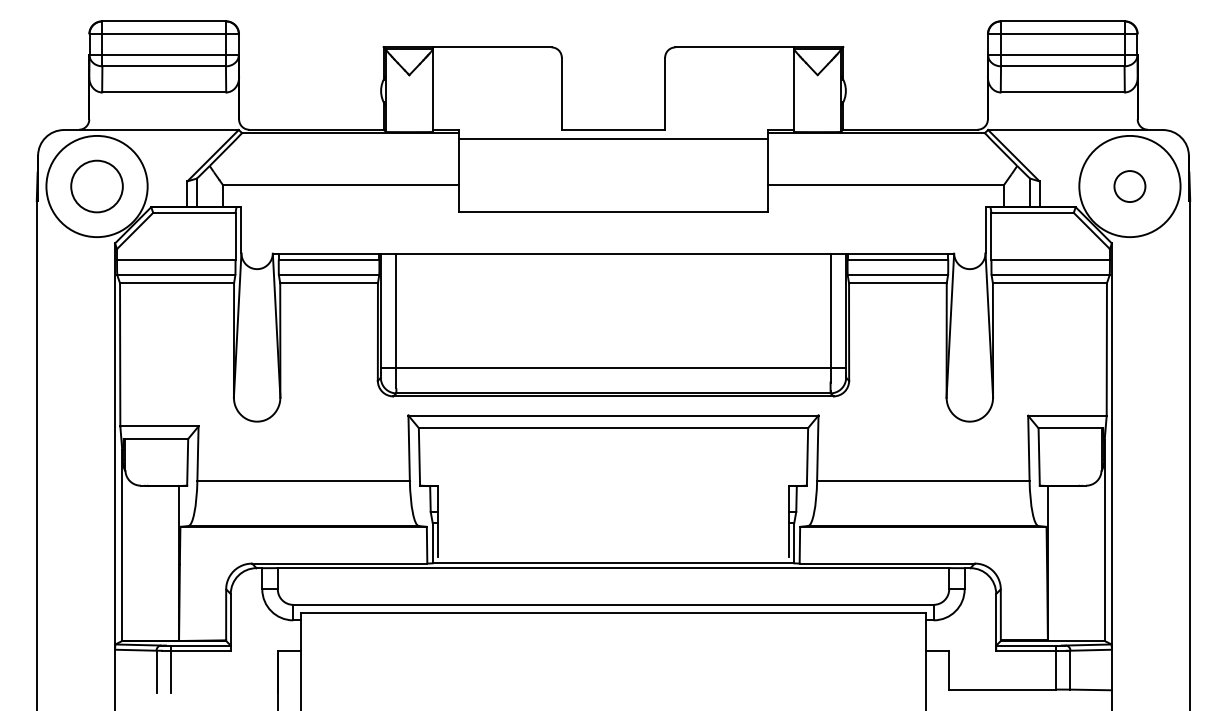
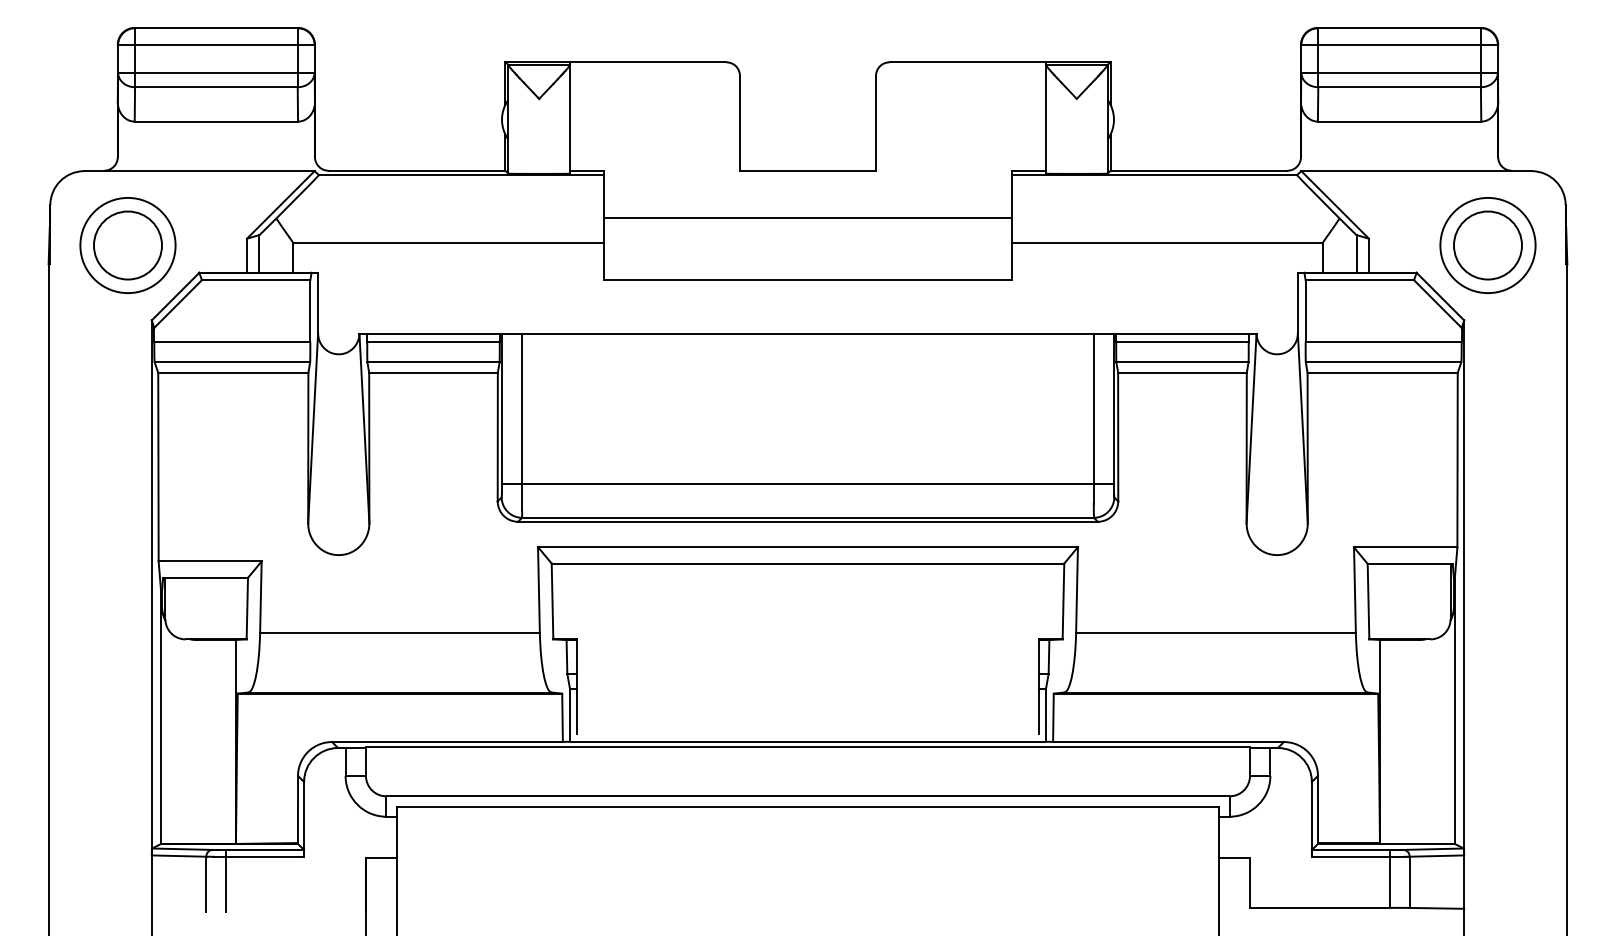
line: (613, 138) -> (808, 217), moved
circle: (96, 186) -> (127, 245), size x0.71
circle: (1129, 186) -> (1487, 245), size x0.71
circle: (1129, 186) -> (1487, 245), size x1.67

